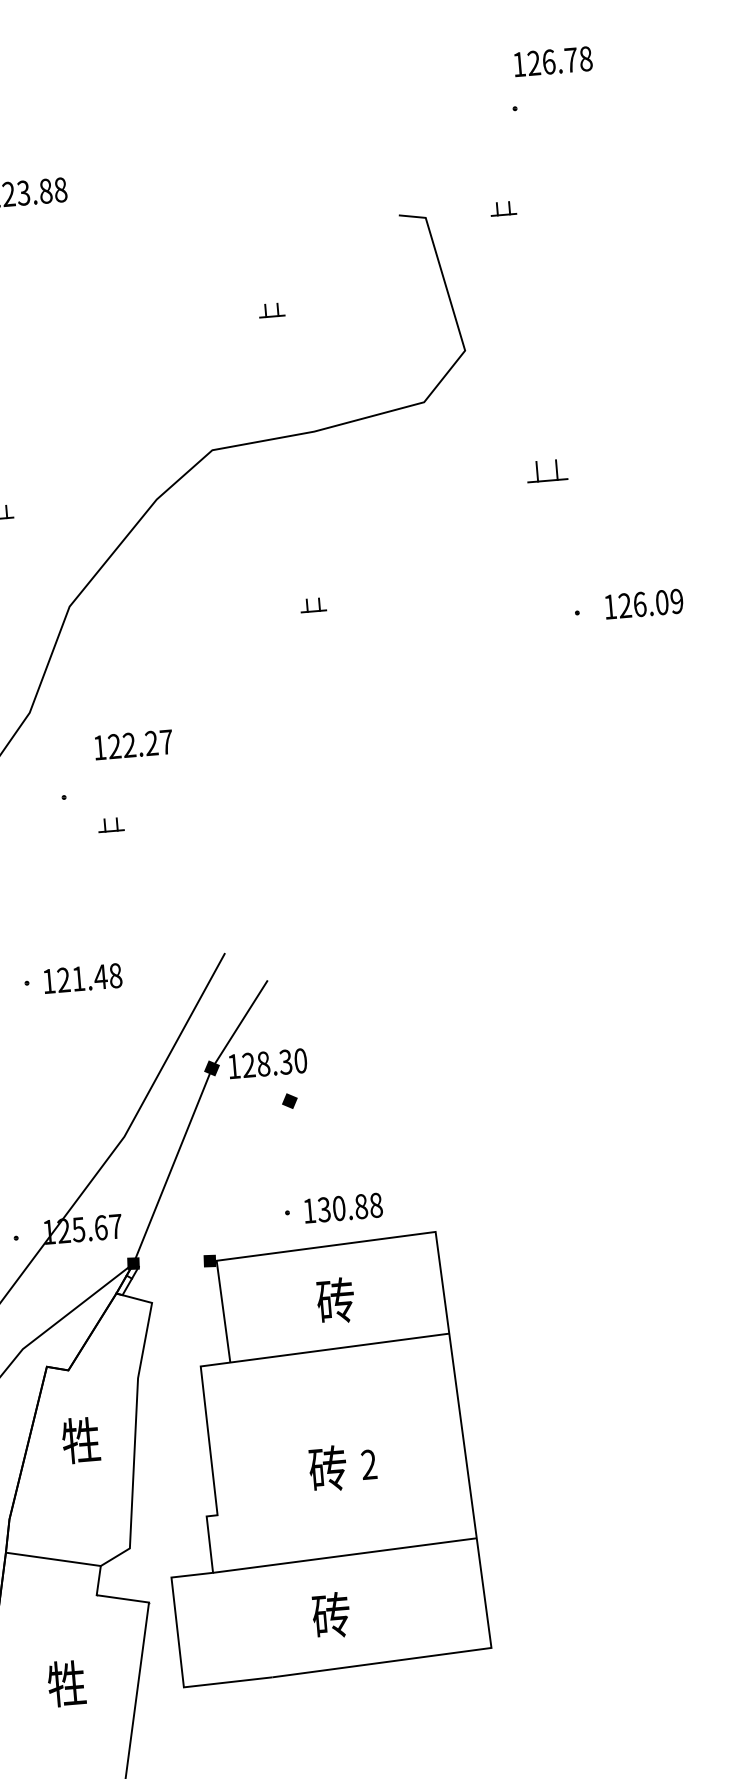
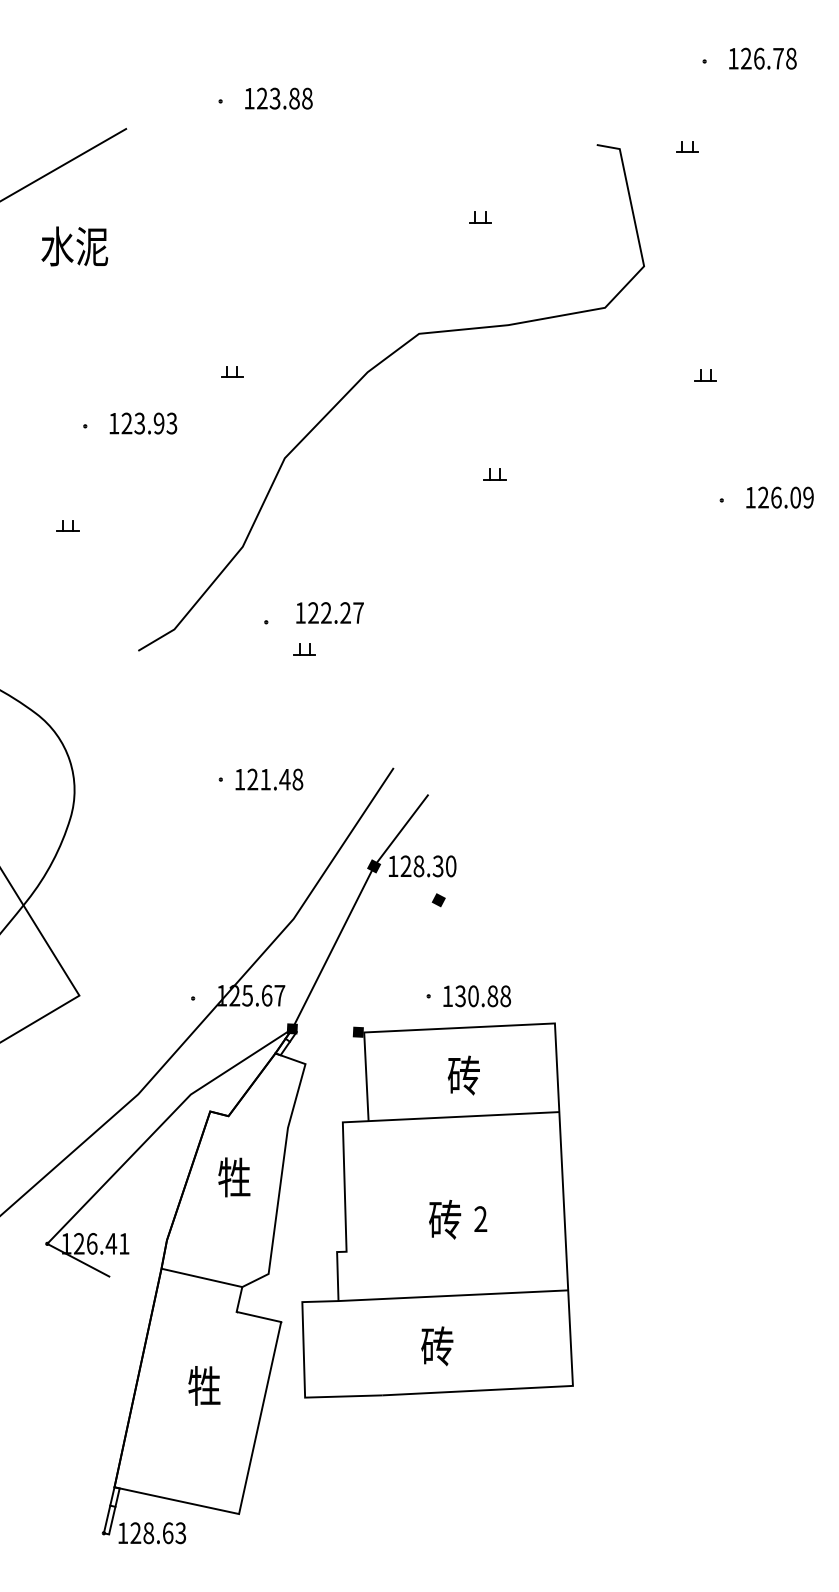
text: (552, 61) -> (762, 58), moved
part: (546, 470) -> (705, 375), size x0.62
text: (133, 744) -> (329, 612), moved

